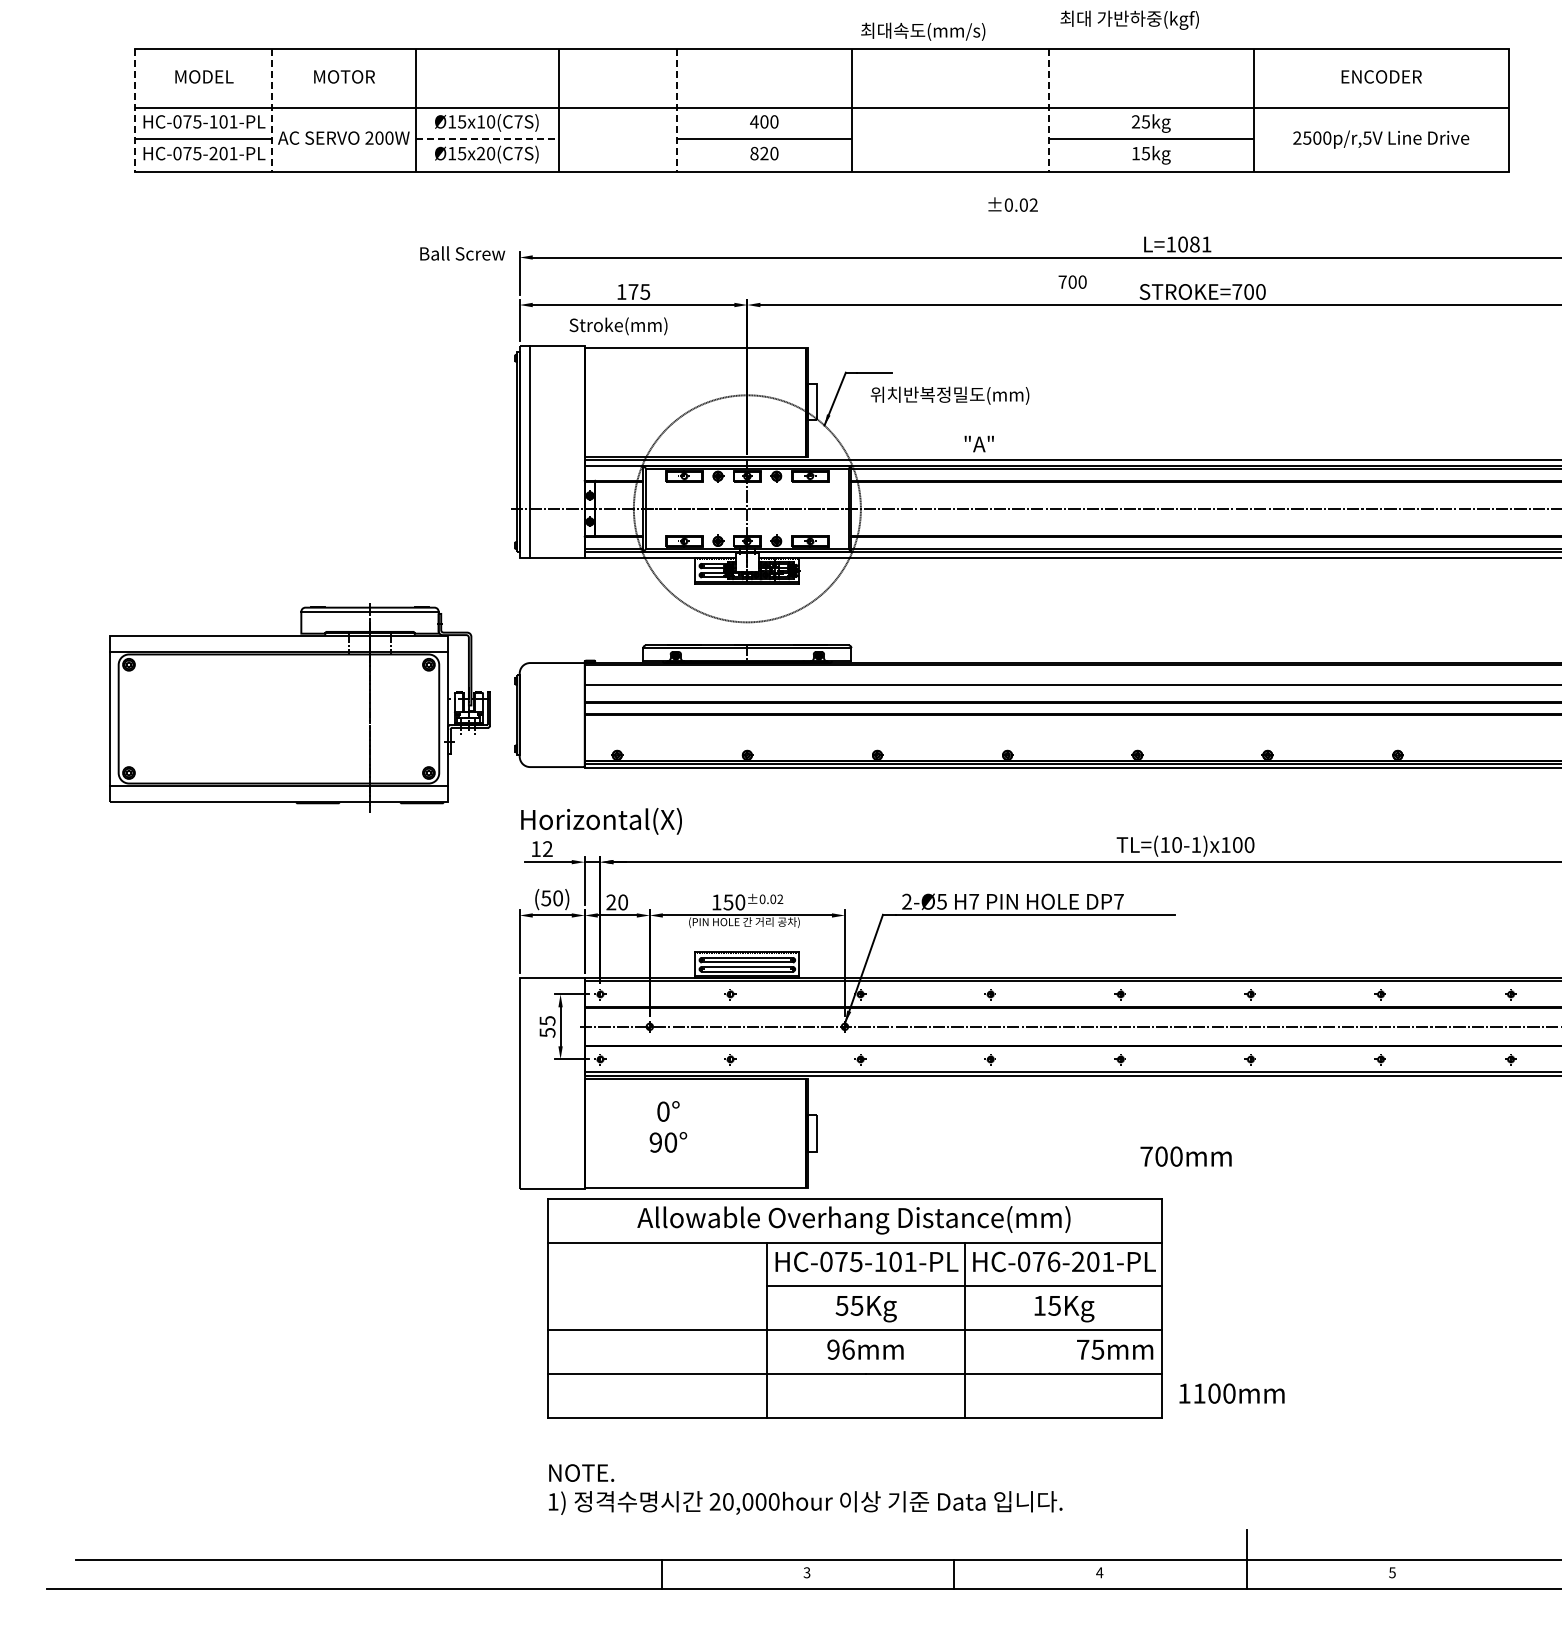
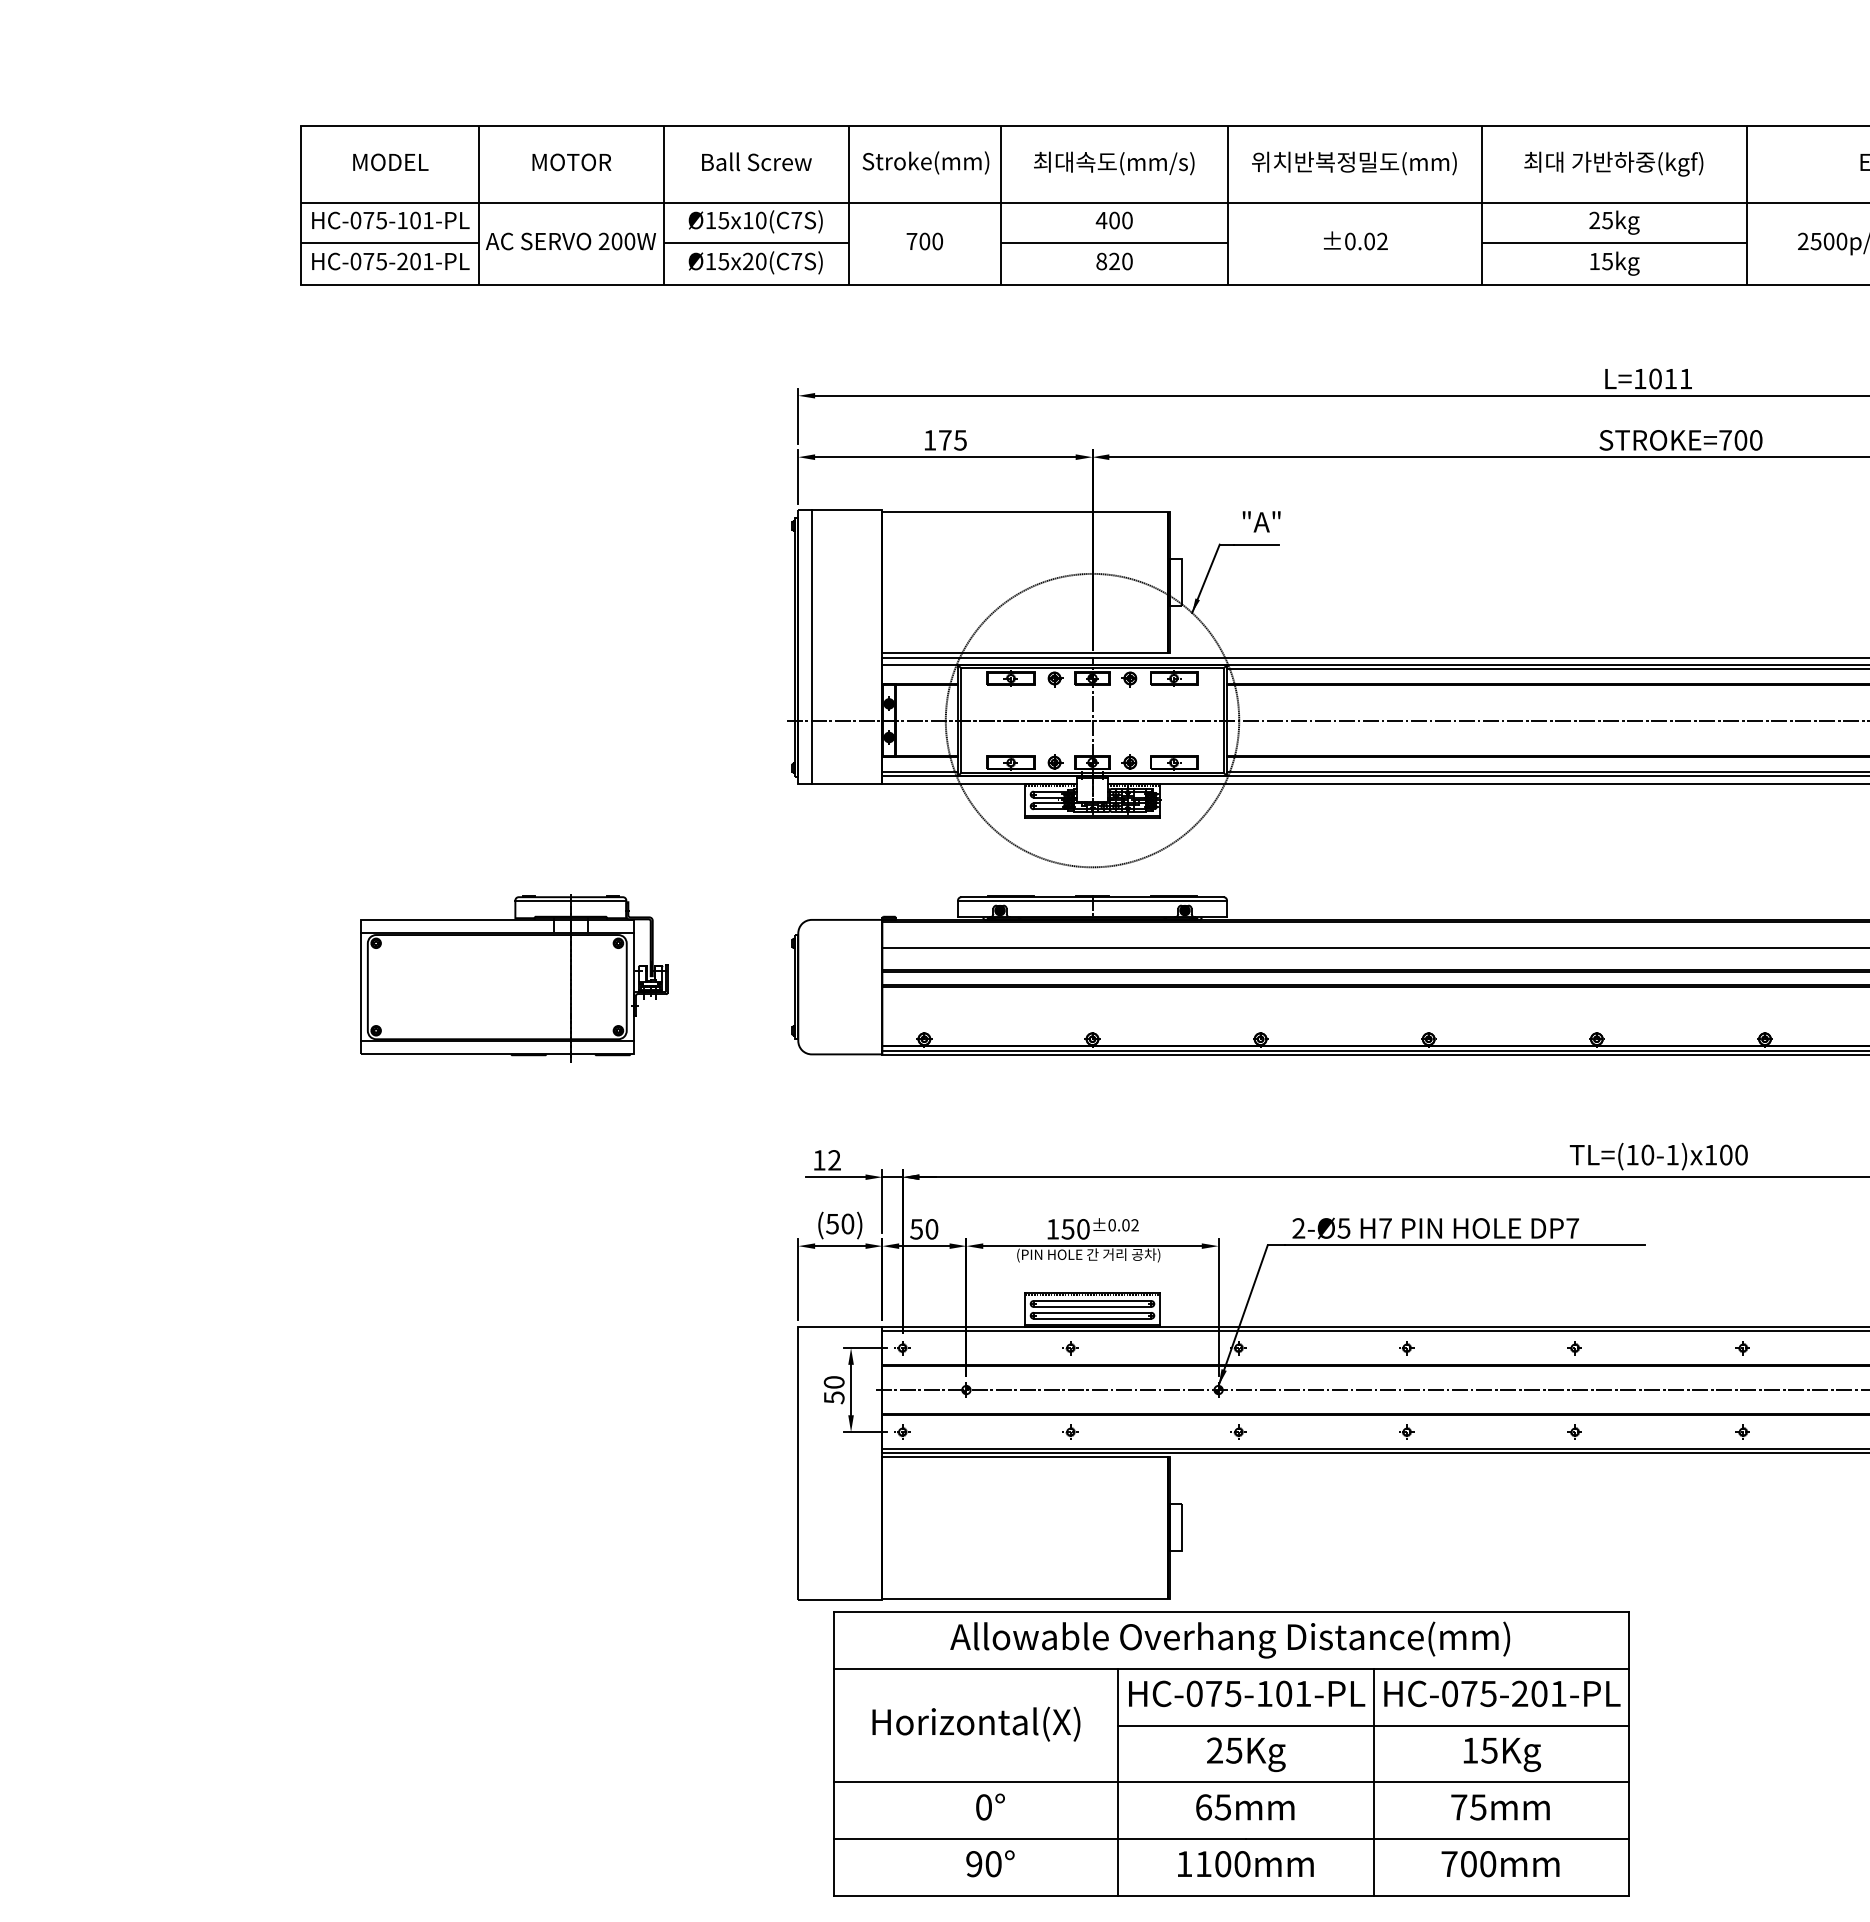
text: (1129, 19) -> (1613, 163), moved
text: (923, 31) -> (1114, 163), moved
line: (135, 110) -> (301, 205), dashed -> solid
line: (272, 110) -> (478, 205), dashed -> solid
line: (676, 110) -> (1000, 205), dashed -> solid
line: (1048, 110) -> (1481, 205), dashed -> solid
line: (487, 139) -> (756, 243), dashed -> solid
text: (1012, 204) -> (1355, 240), moved
text: (1194, 244) -> (1670, 378), L=1081 -> L=1011
text: (462, 253) -> (756, 161), moved
text: (1072, 281) -> (924, 240), moved
text: (618, 326) -> (925, 163), moved
text: (949, 395) -> (1353, 163), moved
text: (978, 443) -> (1260, 521), moved
part: (299, 708) -> (513, 978), size x0.62
text: (601, 821) -> (976, 1724), moved
text: (611, 902) -> (916, 1229), 20 -> 50
text: (547, 1020) -> (834, 1381), 55 -> 50
text: (668, 1111) -> (990, 1807), moved
text: (668, 1142) -> (990, 1863), moved
text: (1185, 1156) -> (1499, 1863), moved
text: (1053, 1261) -> (1488, 1693), HC-076-201-PL -> HC-075-201-PL
text: (841, 1305) -> (1214, 1750), 55Kg -> 25Kg
text: (840, 1349) -> (1212, 1807), 96mm -> 65mm
text: (1115, 1349) -> (1501, 1807), moved
text: (1231, 1393) -> (1245, 1863), moved

